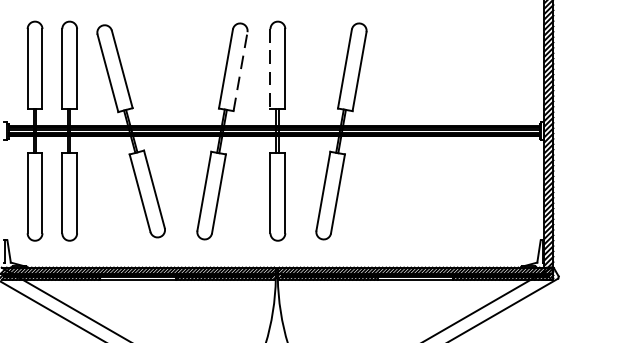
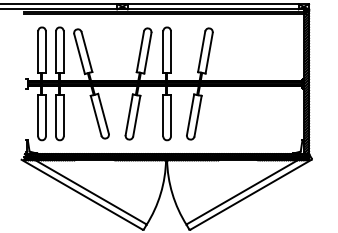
line: (270, 68) -> (163, 51), dashed -> solid
line: (239, 72) -> (147, 53), dashed -> solid

